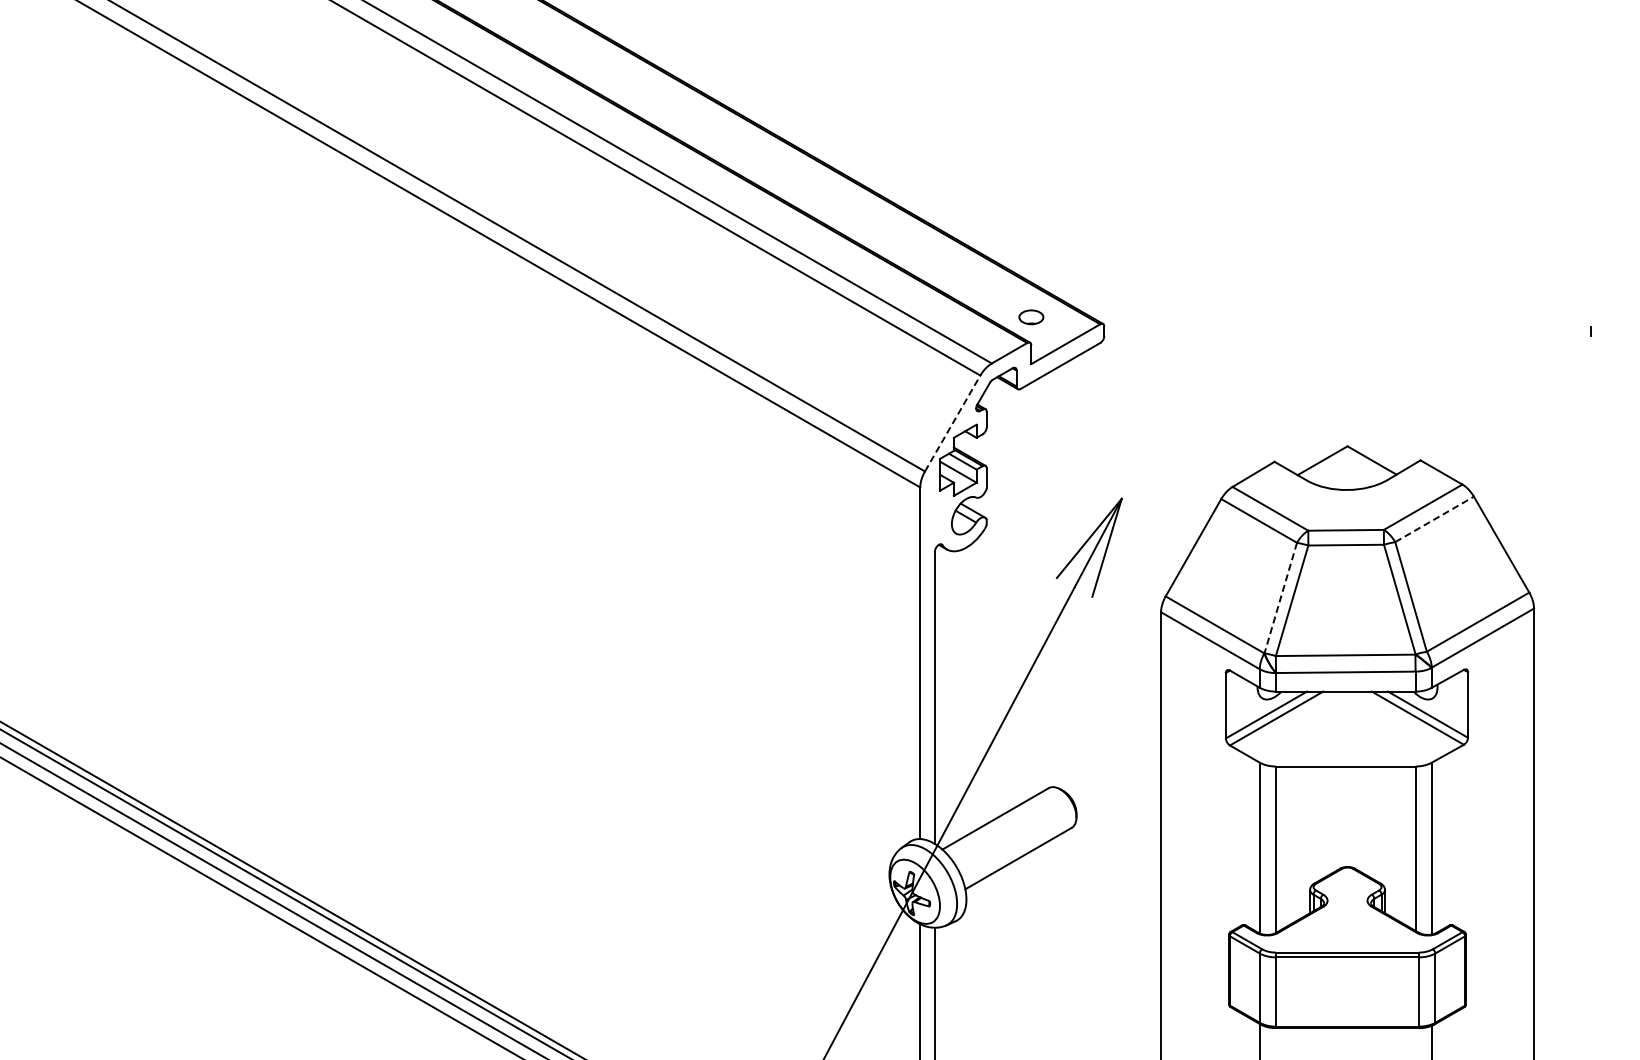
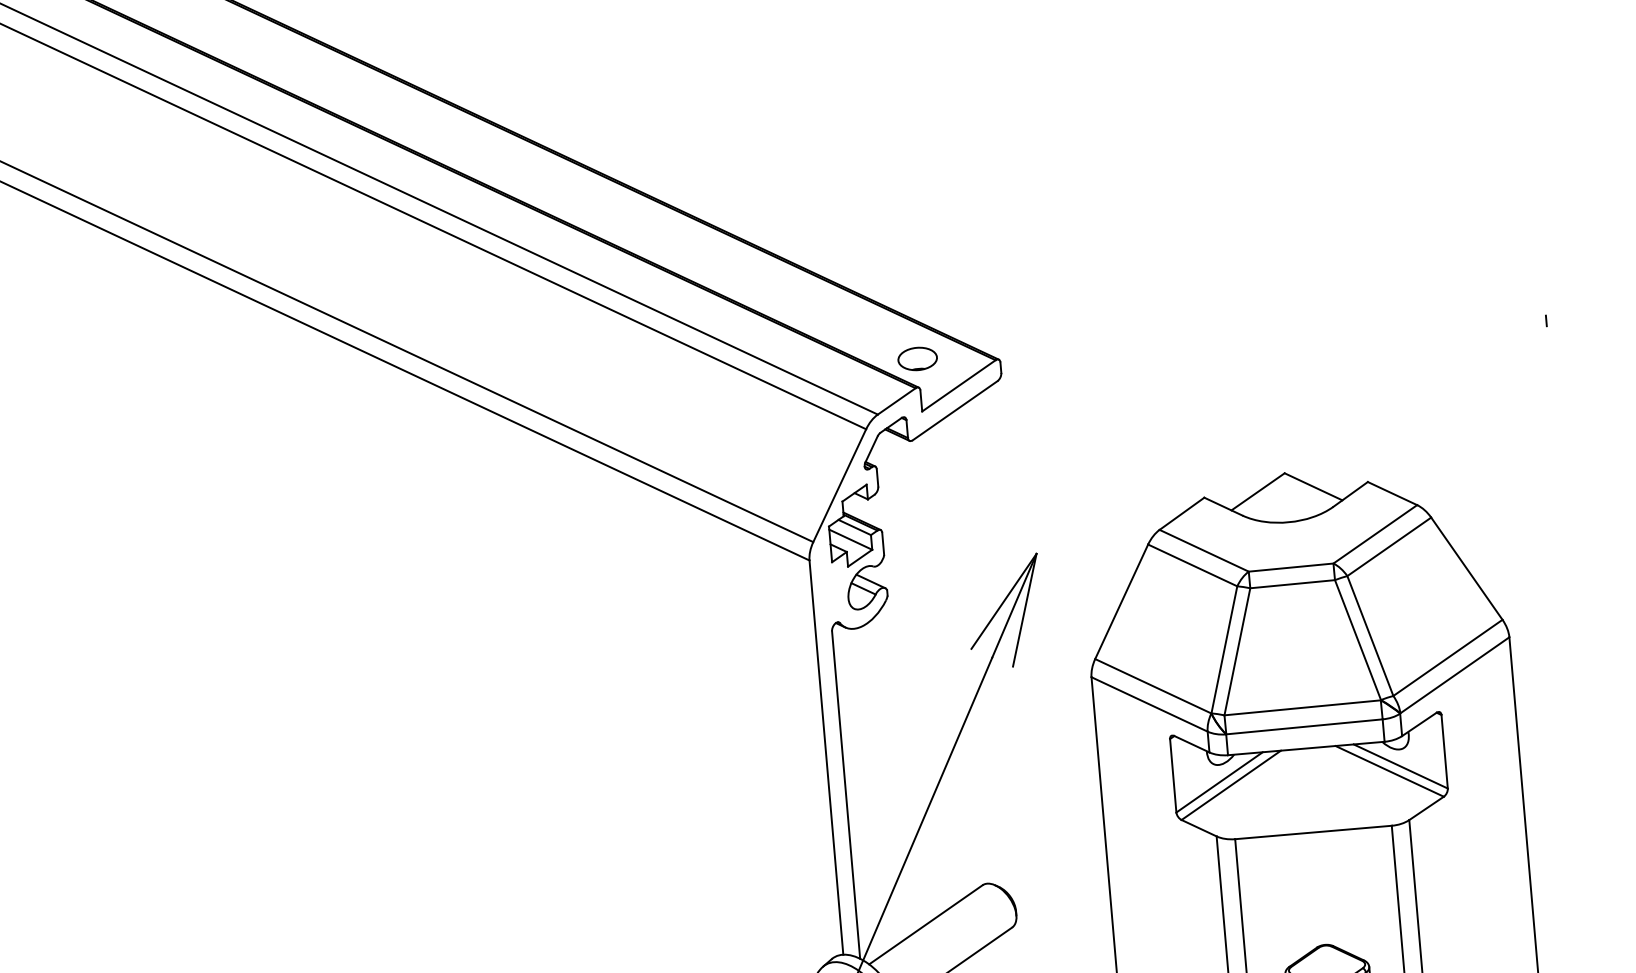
part: (1031, 317) -> (917, 359), size x1.43
line: (952, 423) -> (839, 485), dashed -> solid
line: (1435, 519) -> (1390, 546), dashed -> solid
line: (1280, 598) -> (1224, 650), dashed -> solid

